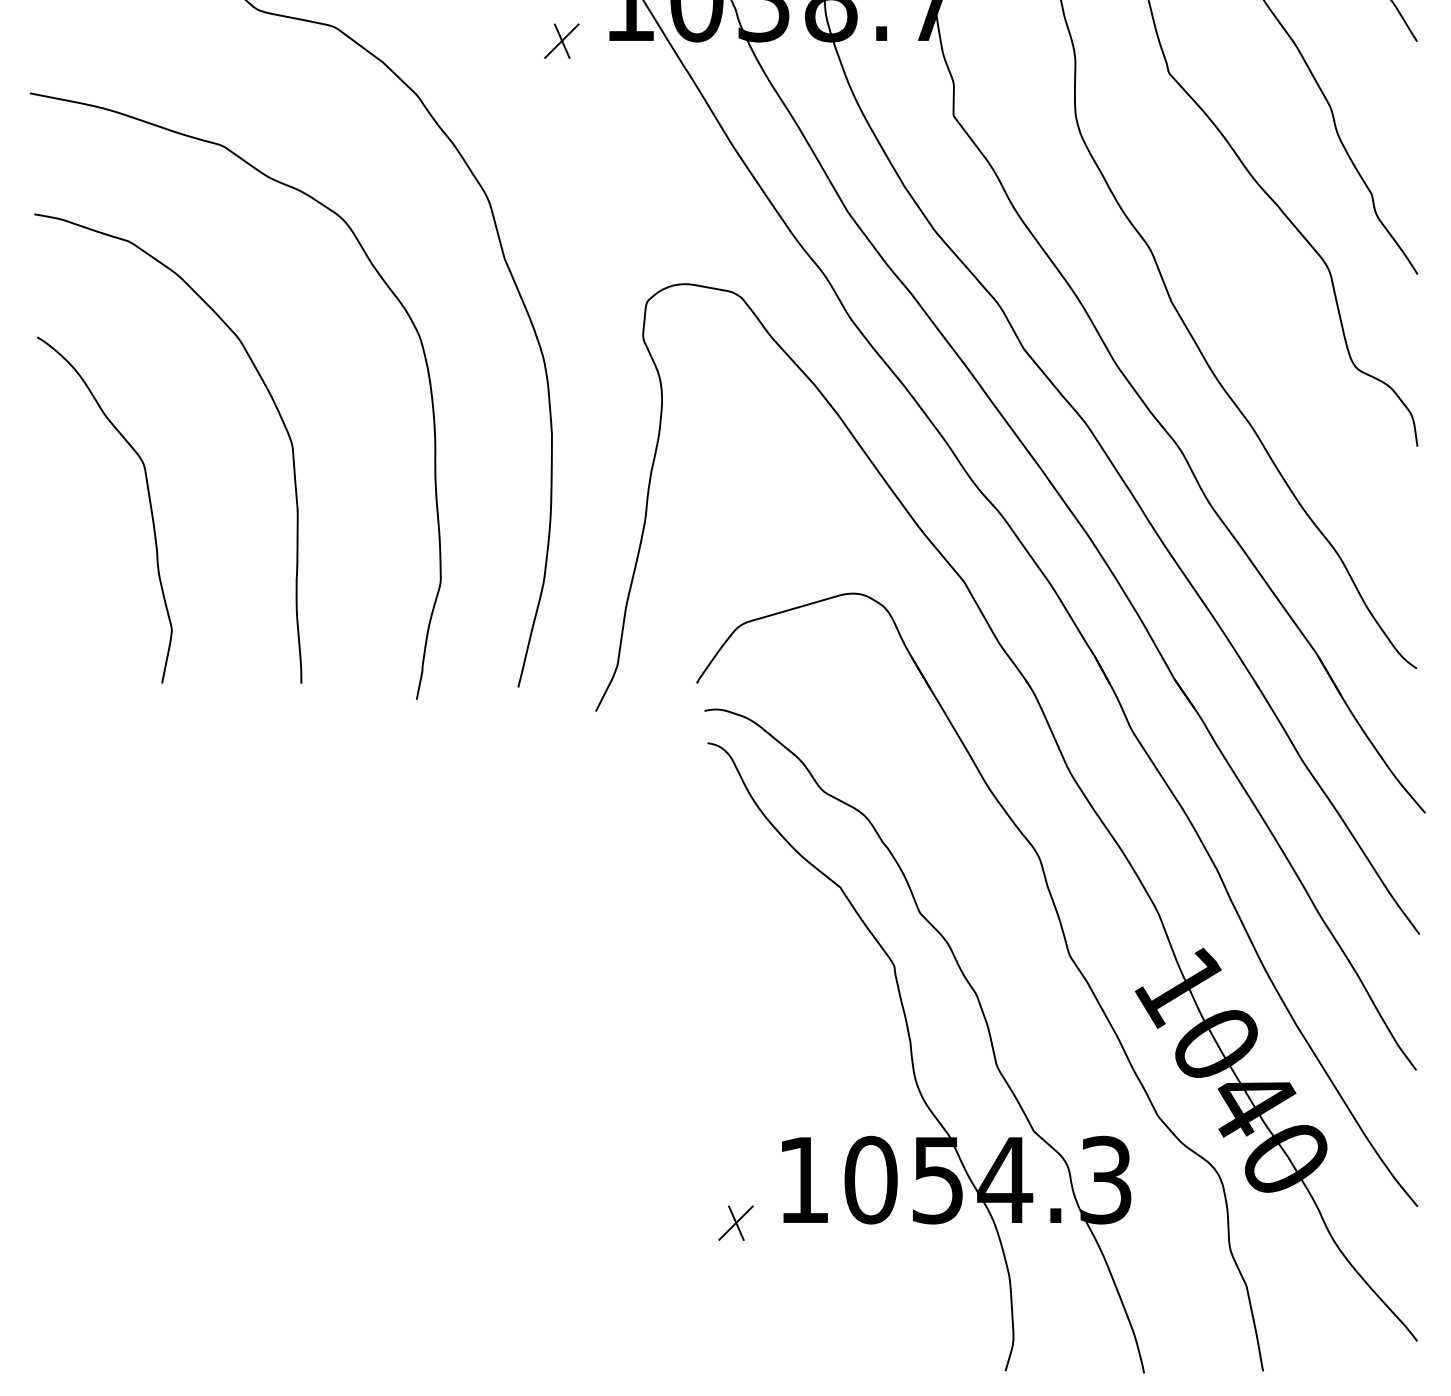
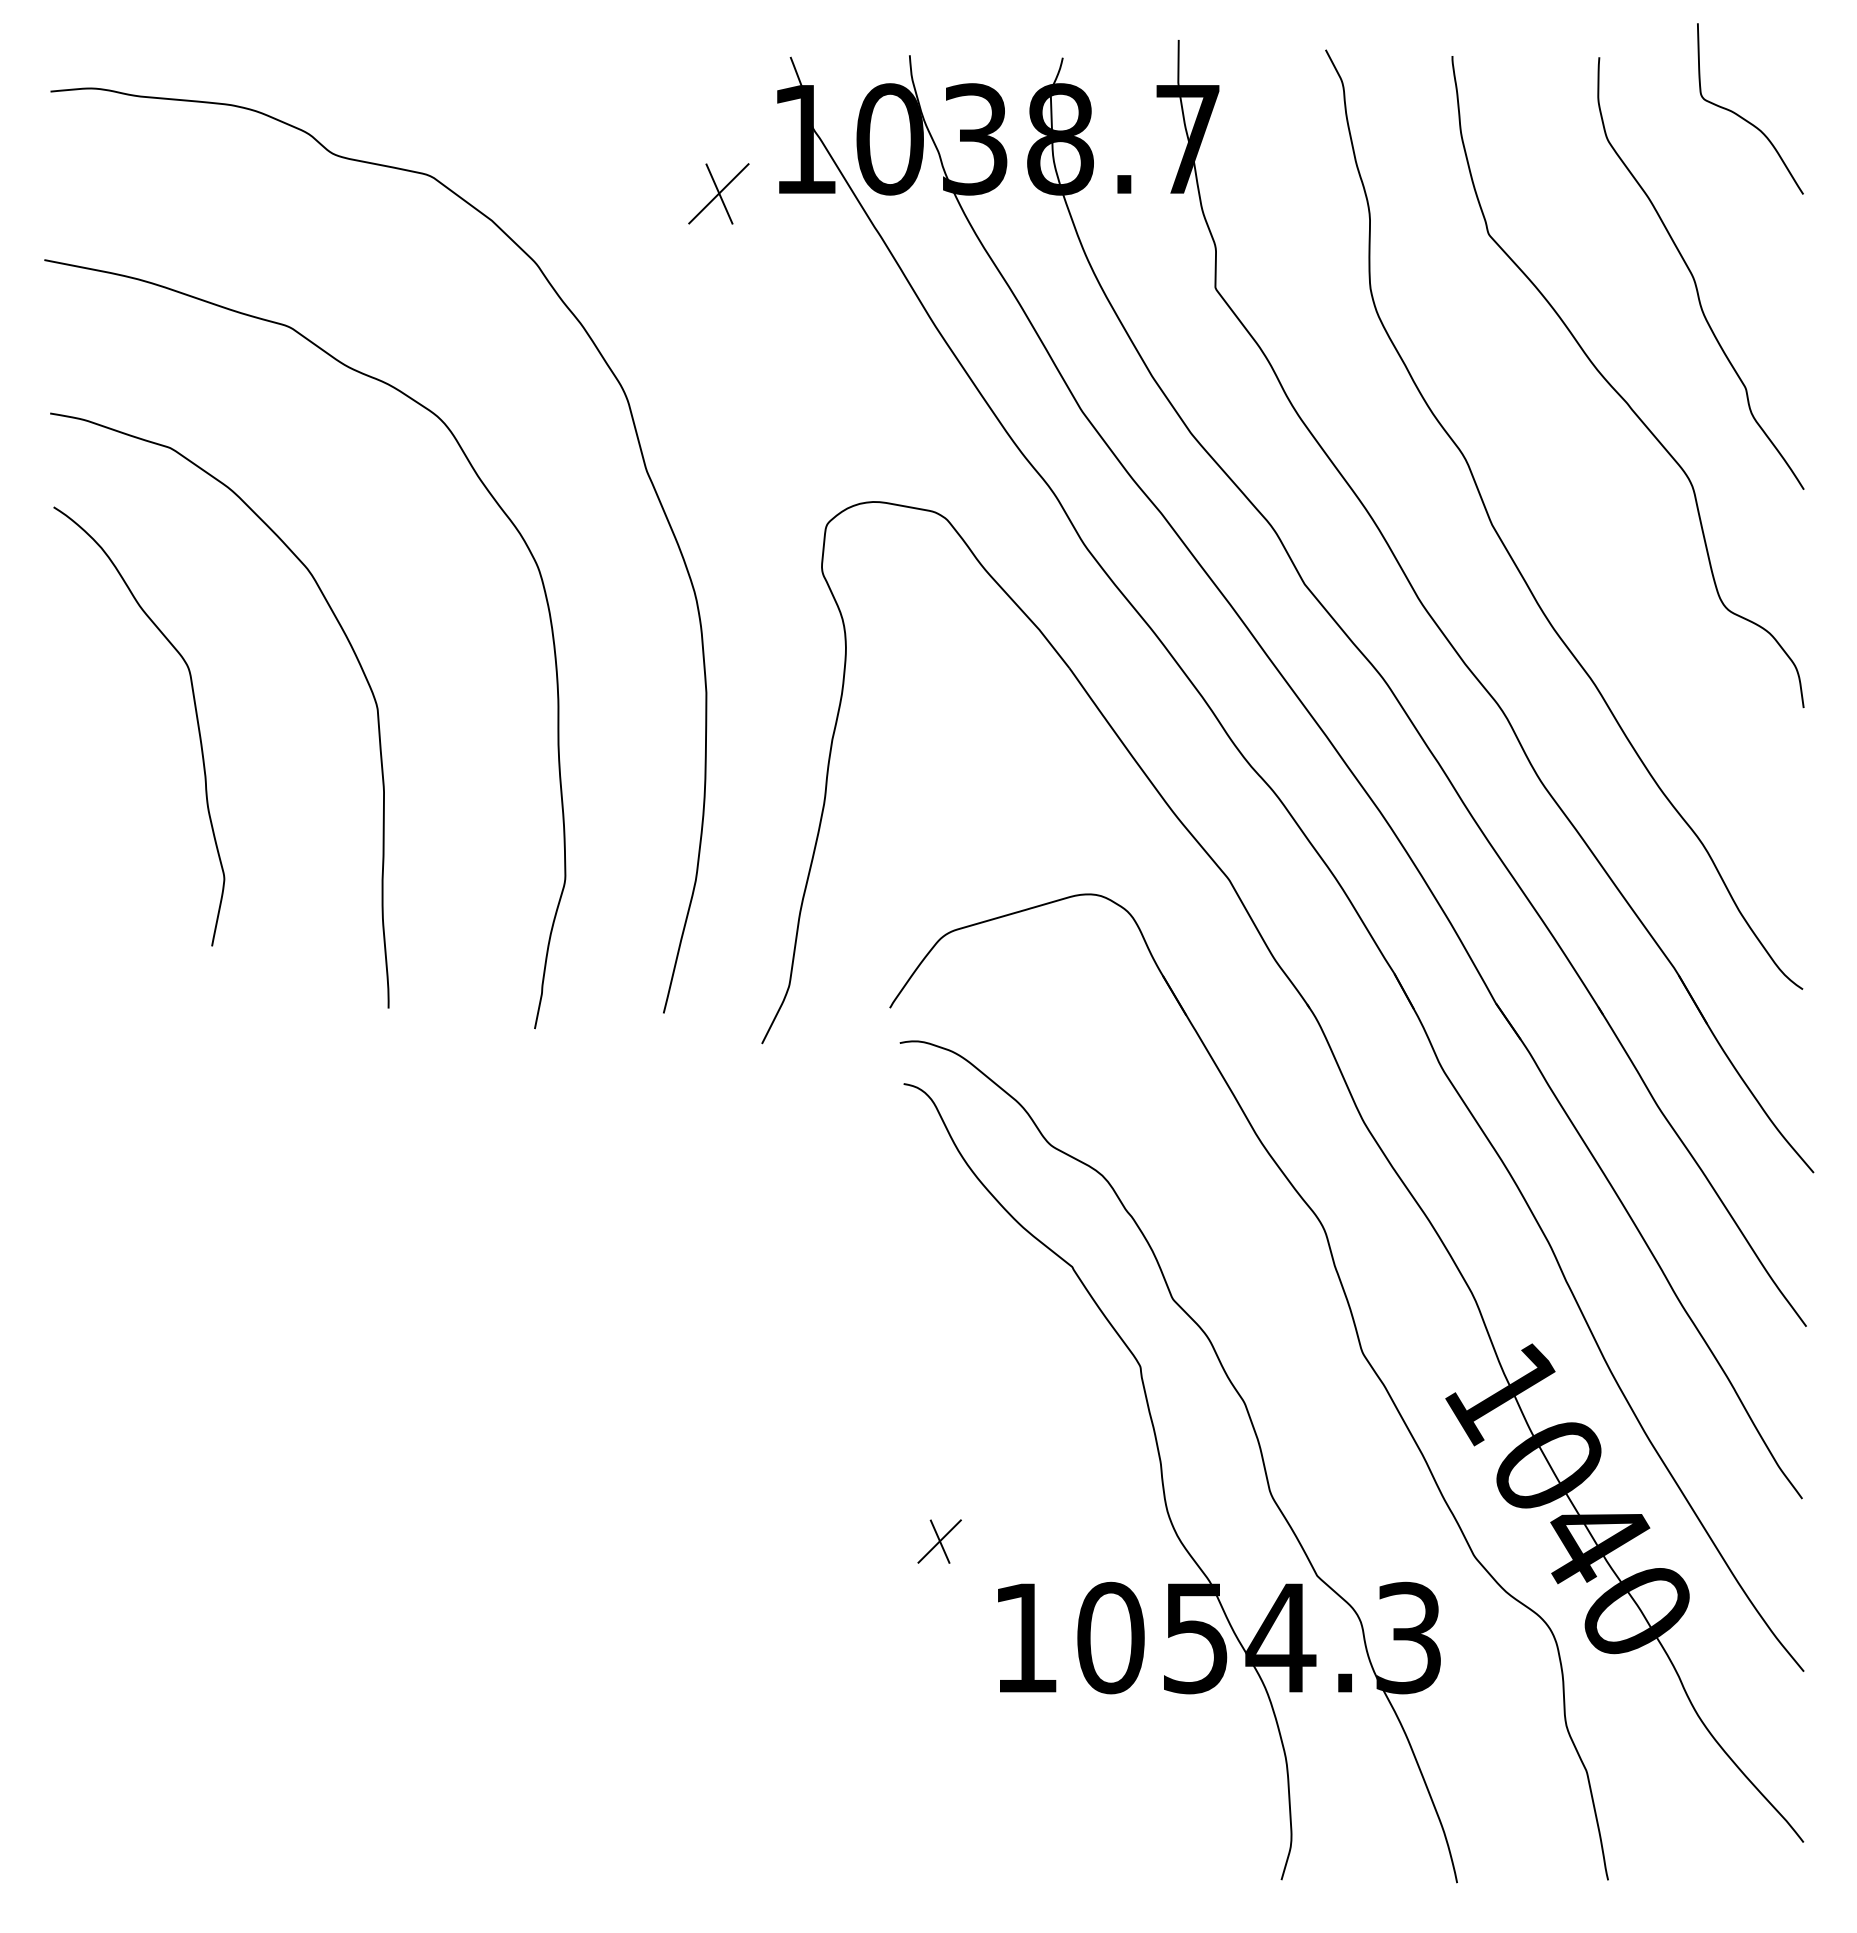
part: (561, 40) -> (718, 193), size x1.4
curve: (149, 500) -> (195, 714), moved
part: (735, 1223) -> (939, 1541), moved

